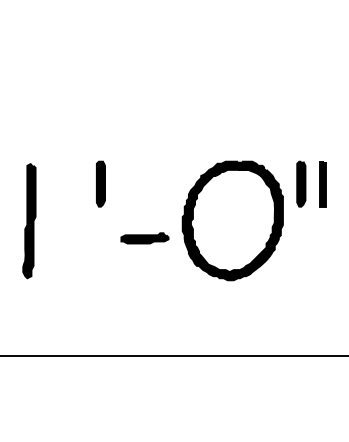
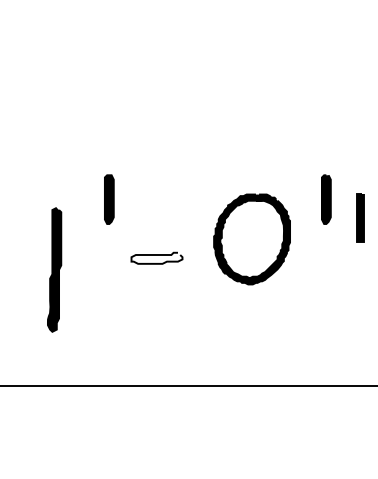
part: (322, 184) -> (360, 218), moved
part: (232, 220) -> (251, 238), size x0.7
part: (29, 221) -> (54, 270), moved
fill: (144, 238) -> (156, 258), removed

